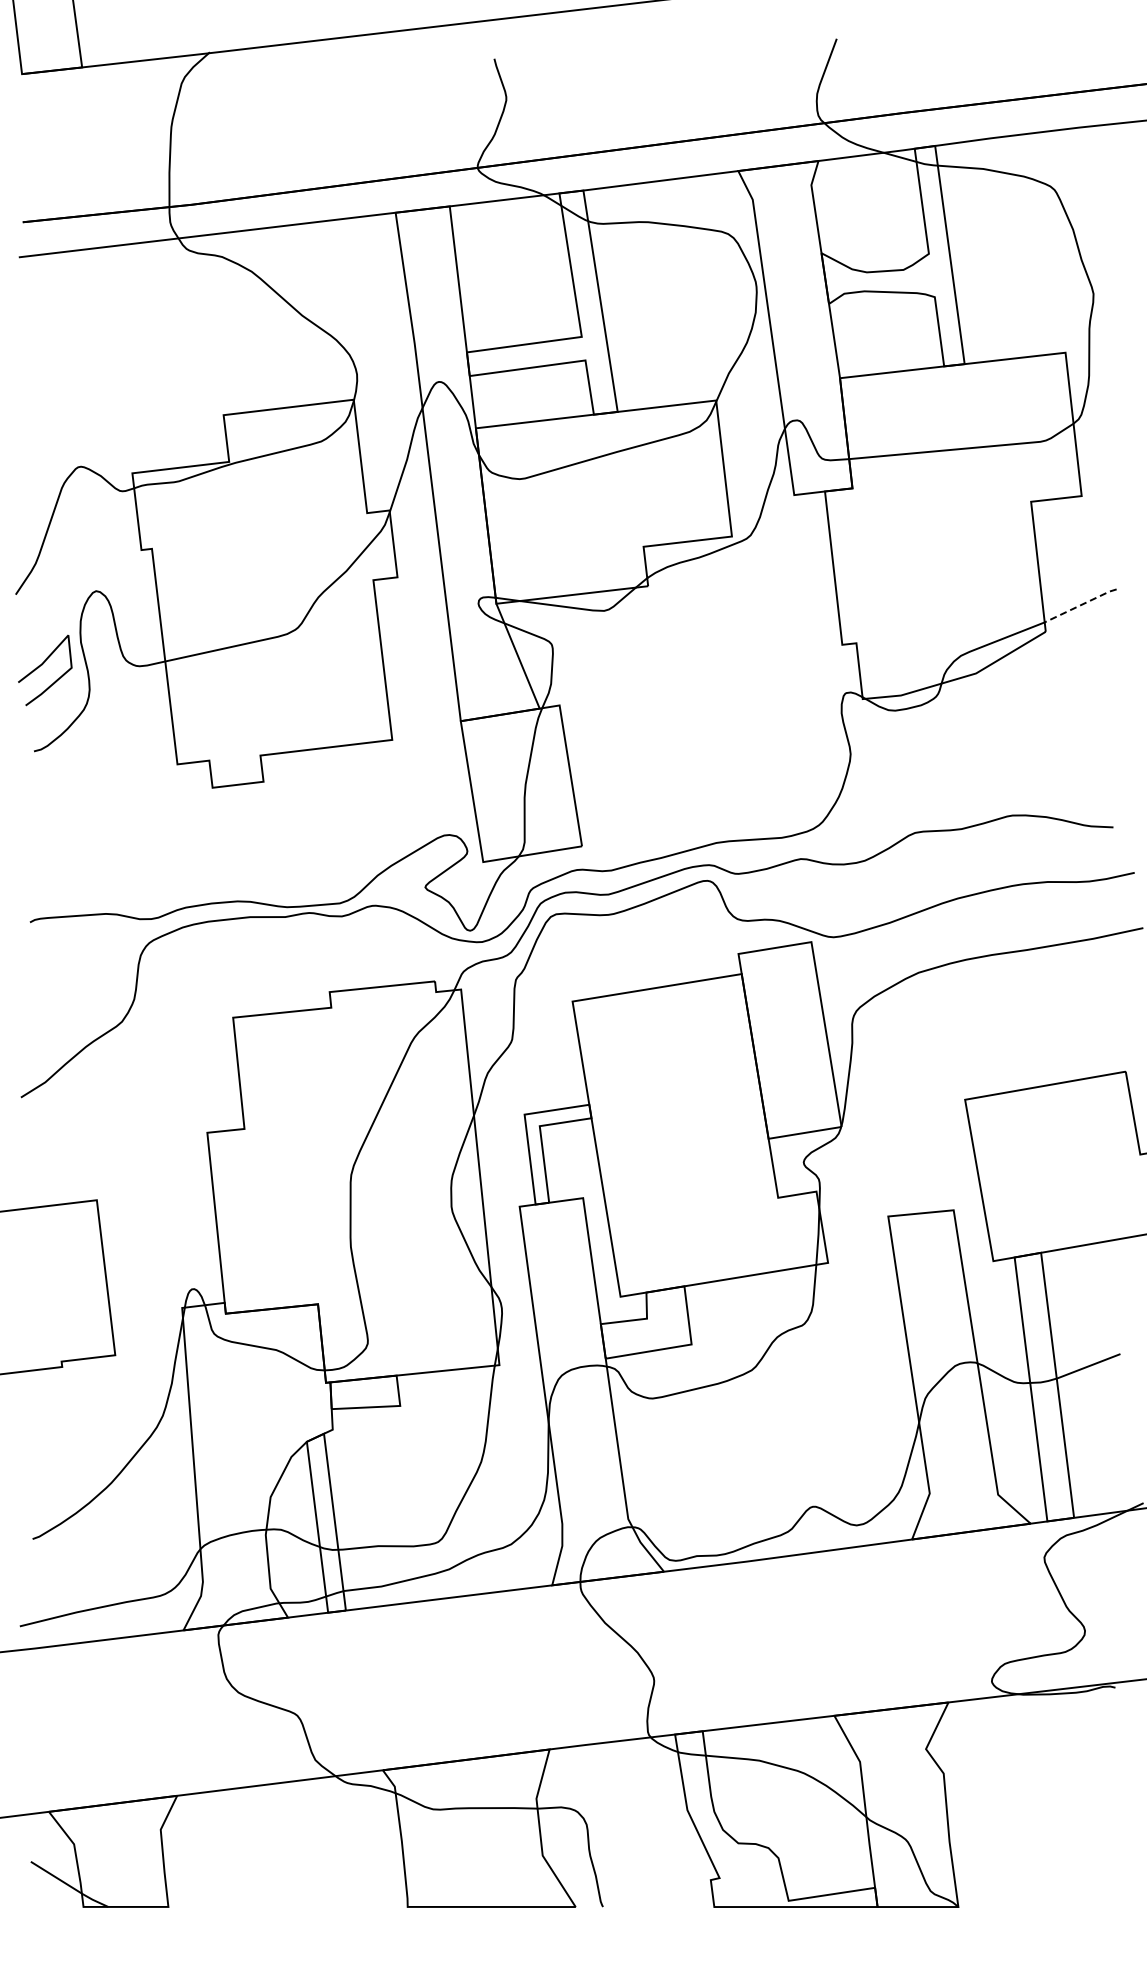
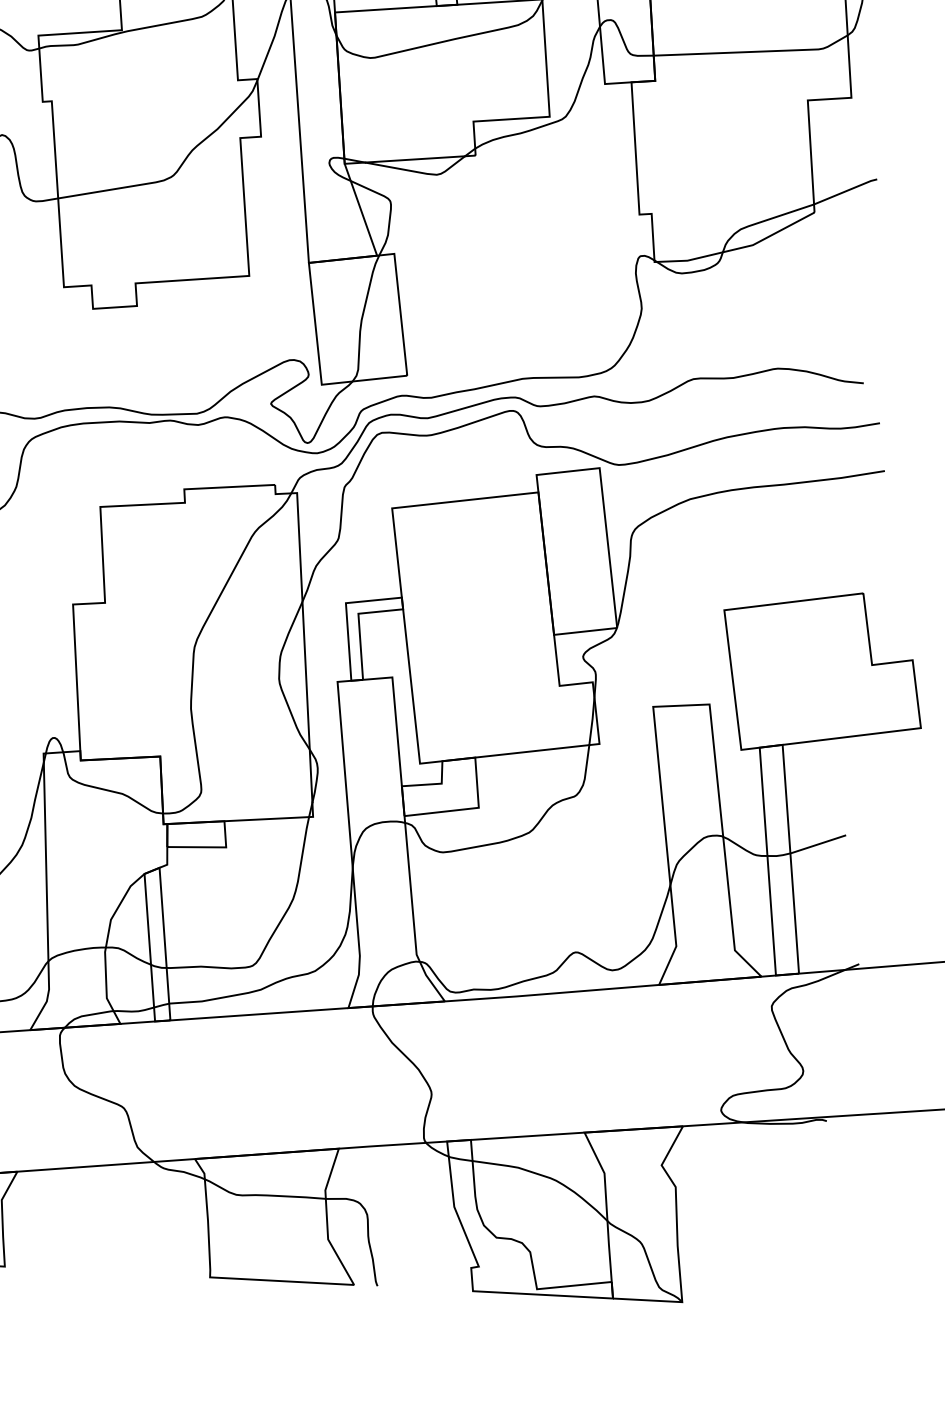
line: (1080, 605) -> (845, 191), dashed -> solid

